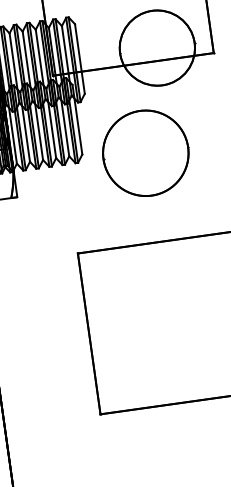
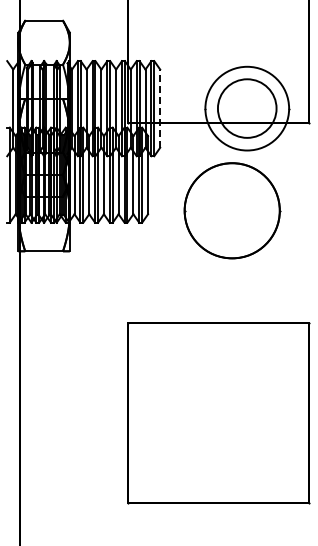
circle: (157, 47) -> (247, 108), size x0.7
line: (80, 58) -> (160, 108), solid -> dashed
part: (146, 153) -> (232, 210), moved

